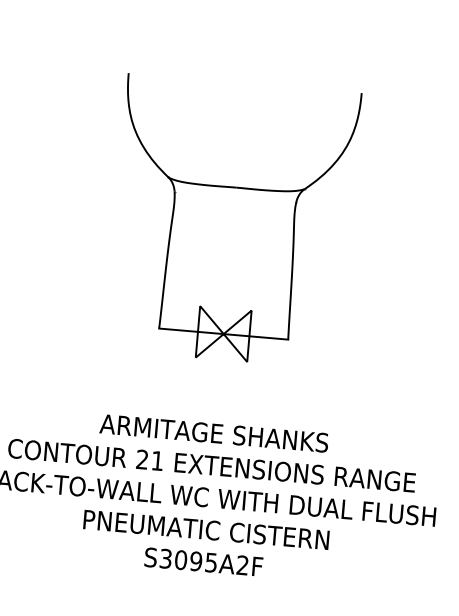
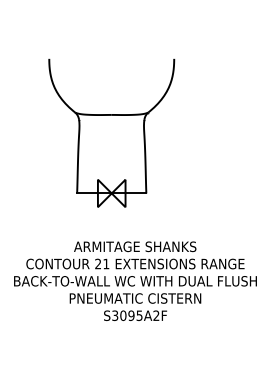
part: (232, 220) -> (111, 132), moved

